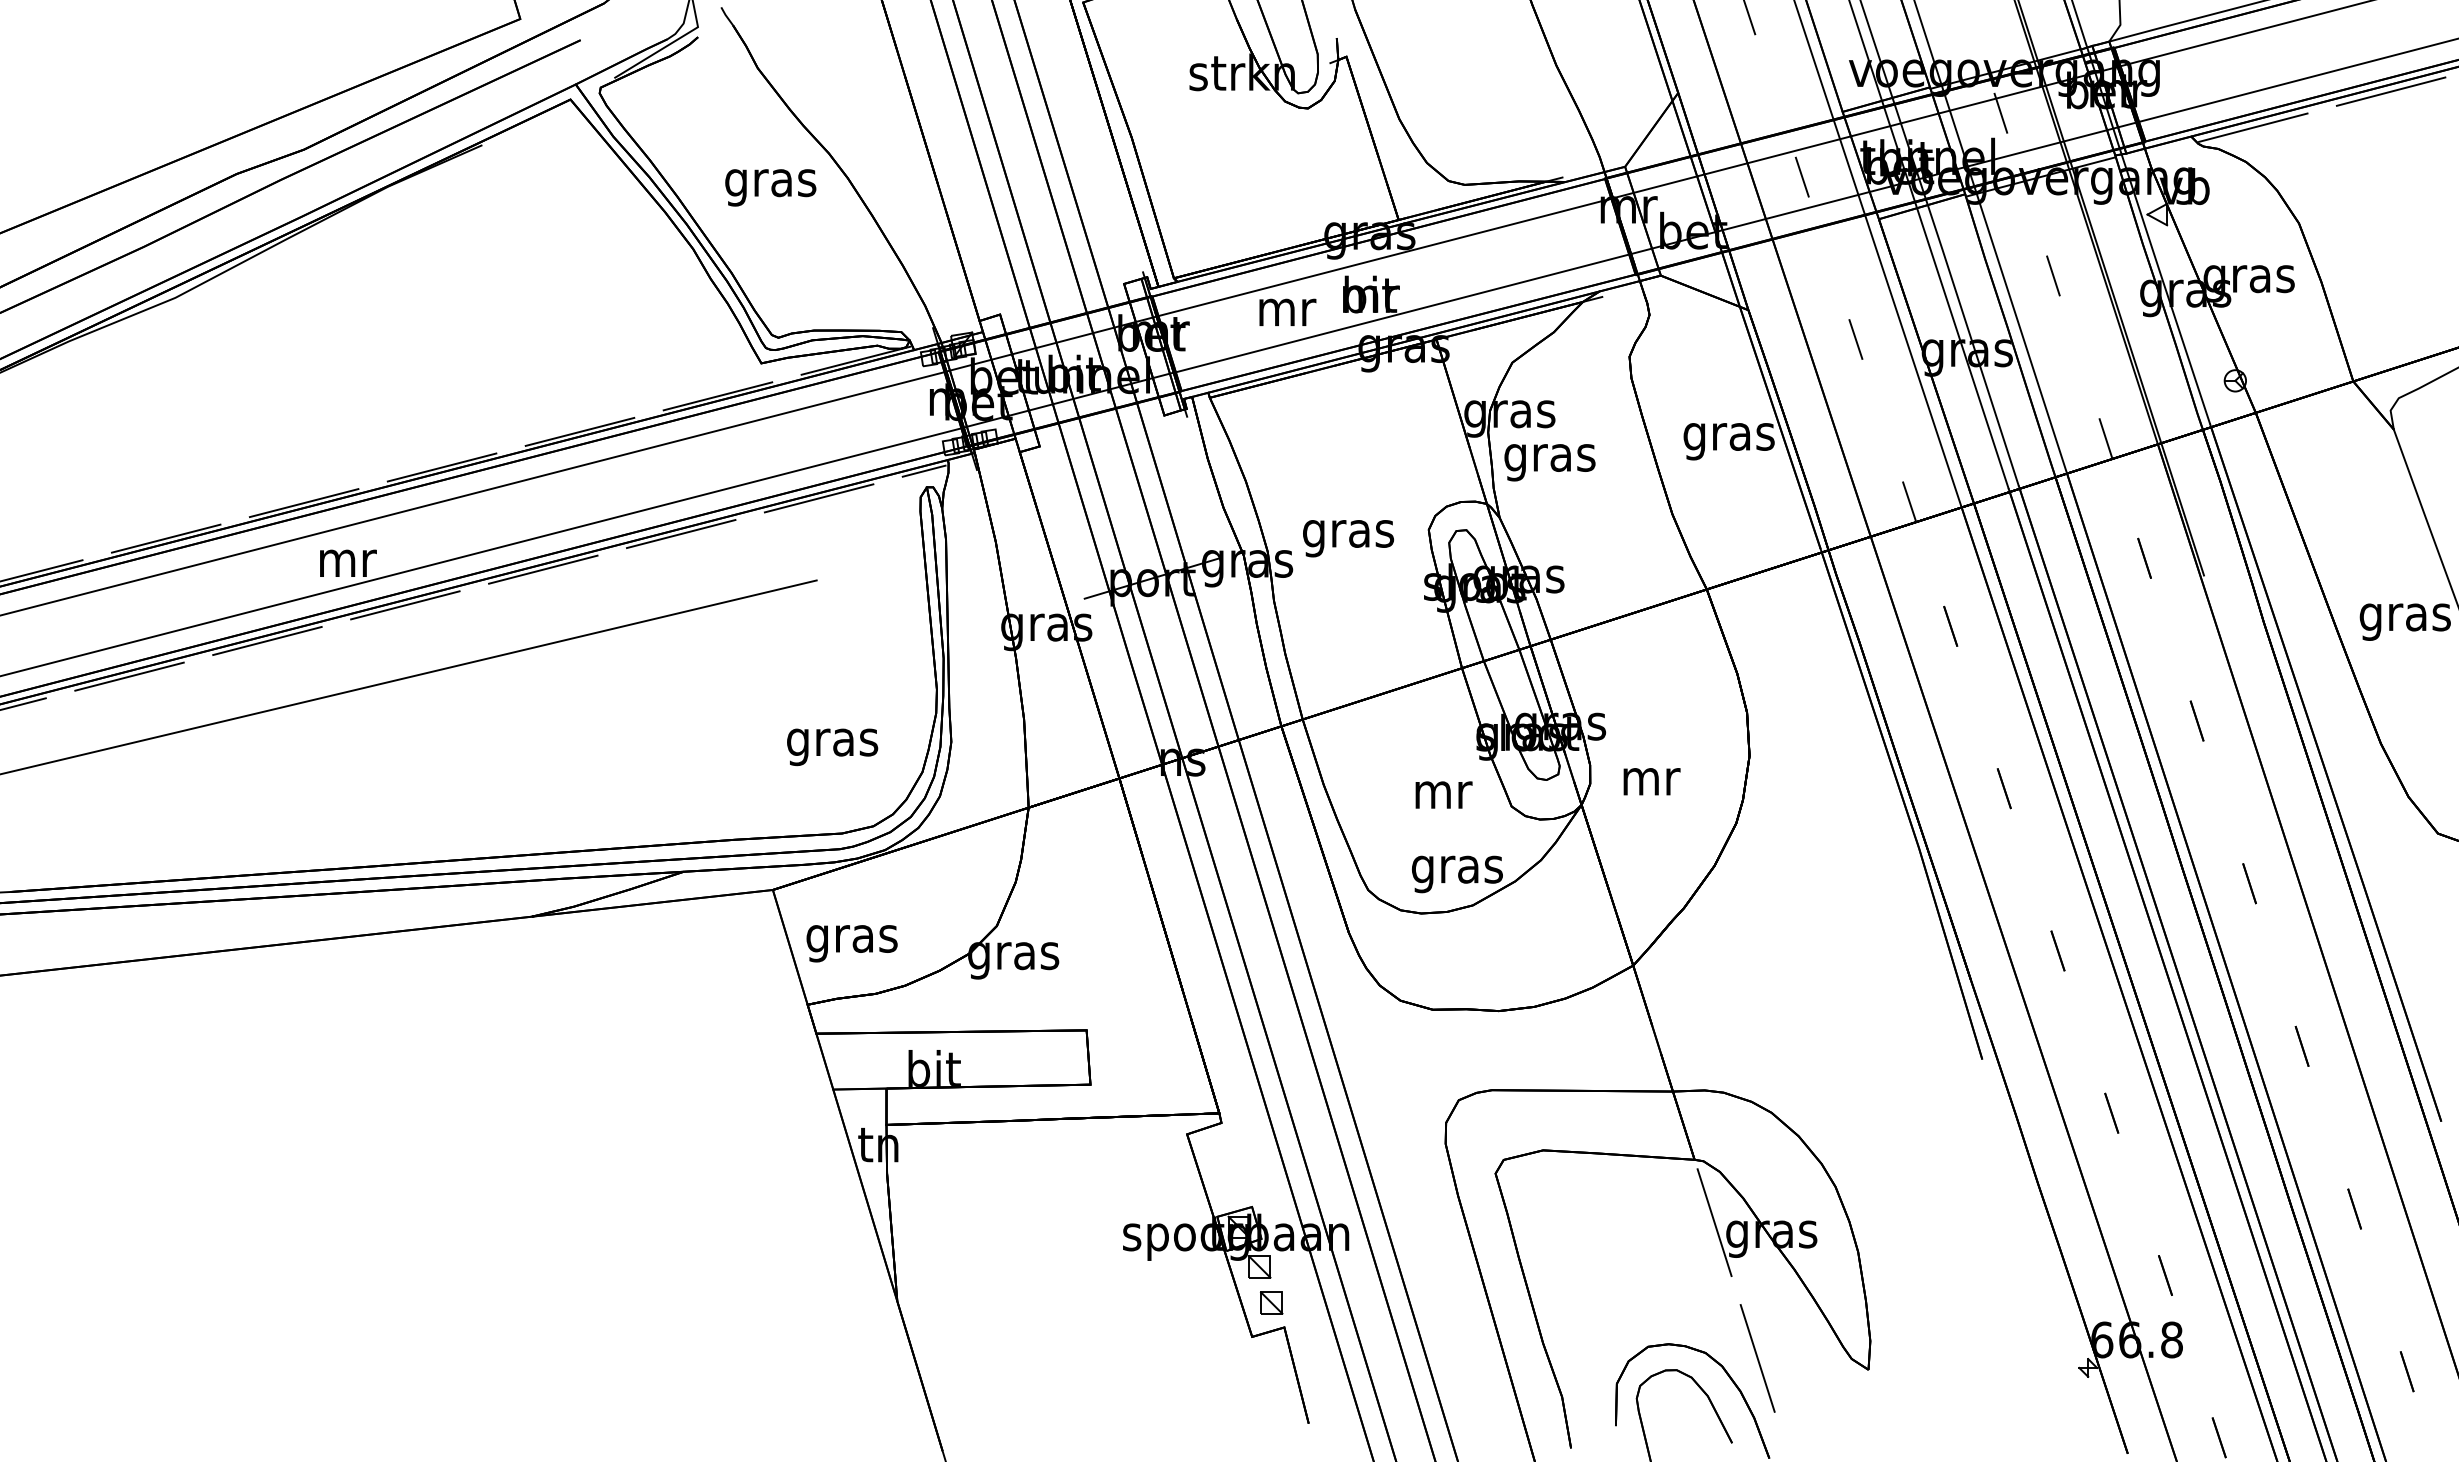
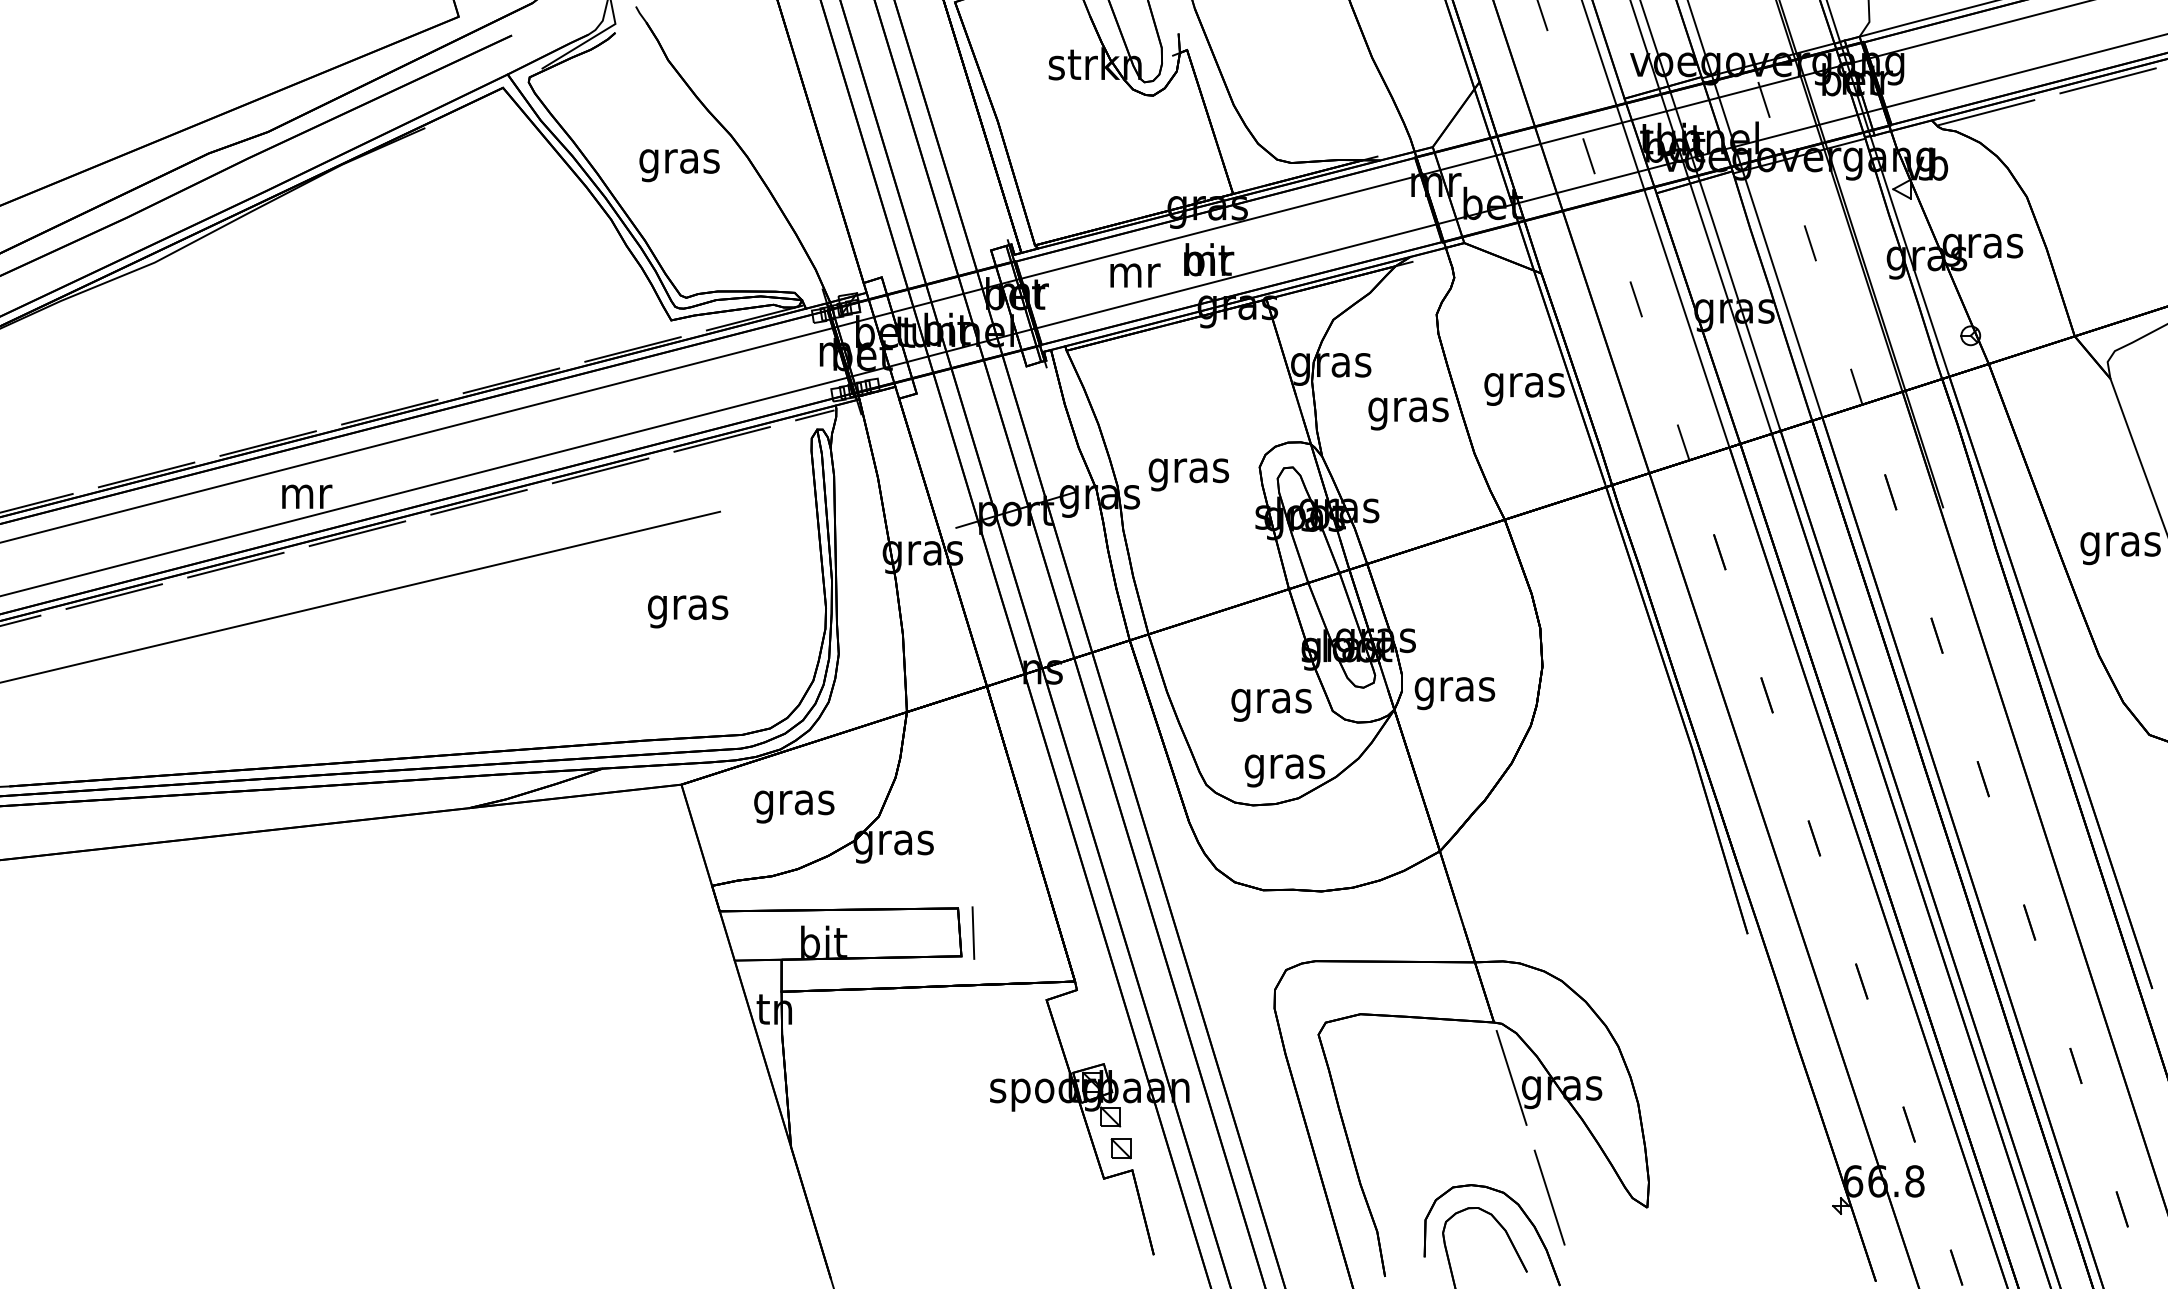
text: (1549, 462) -> (1408, 413), moved
text: (833, 746) -> (688, 611), moved
text: (1649, 786) -> (1454, 693), mr -> gras
text: (1442, 799) -> (1271, 704), mr -> gras
text: (852, 943) -> (794, 806), moved
line: (1104, 1057) -> (973, 932), added

